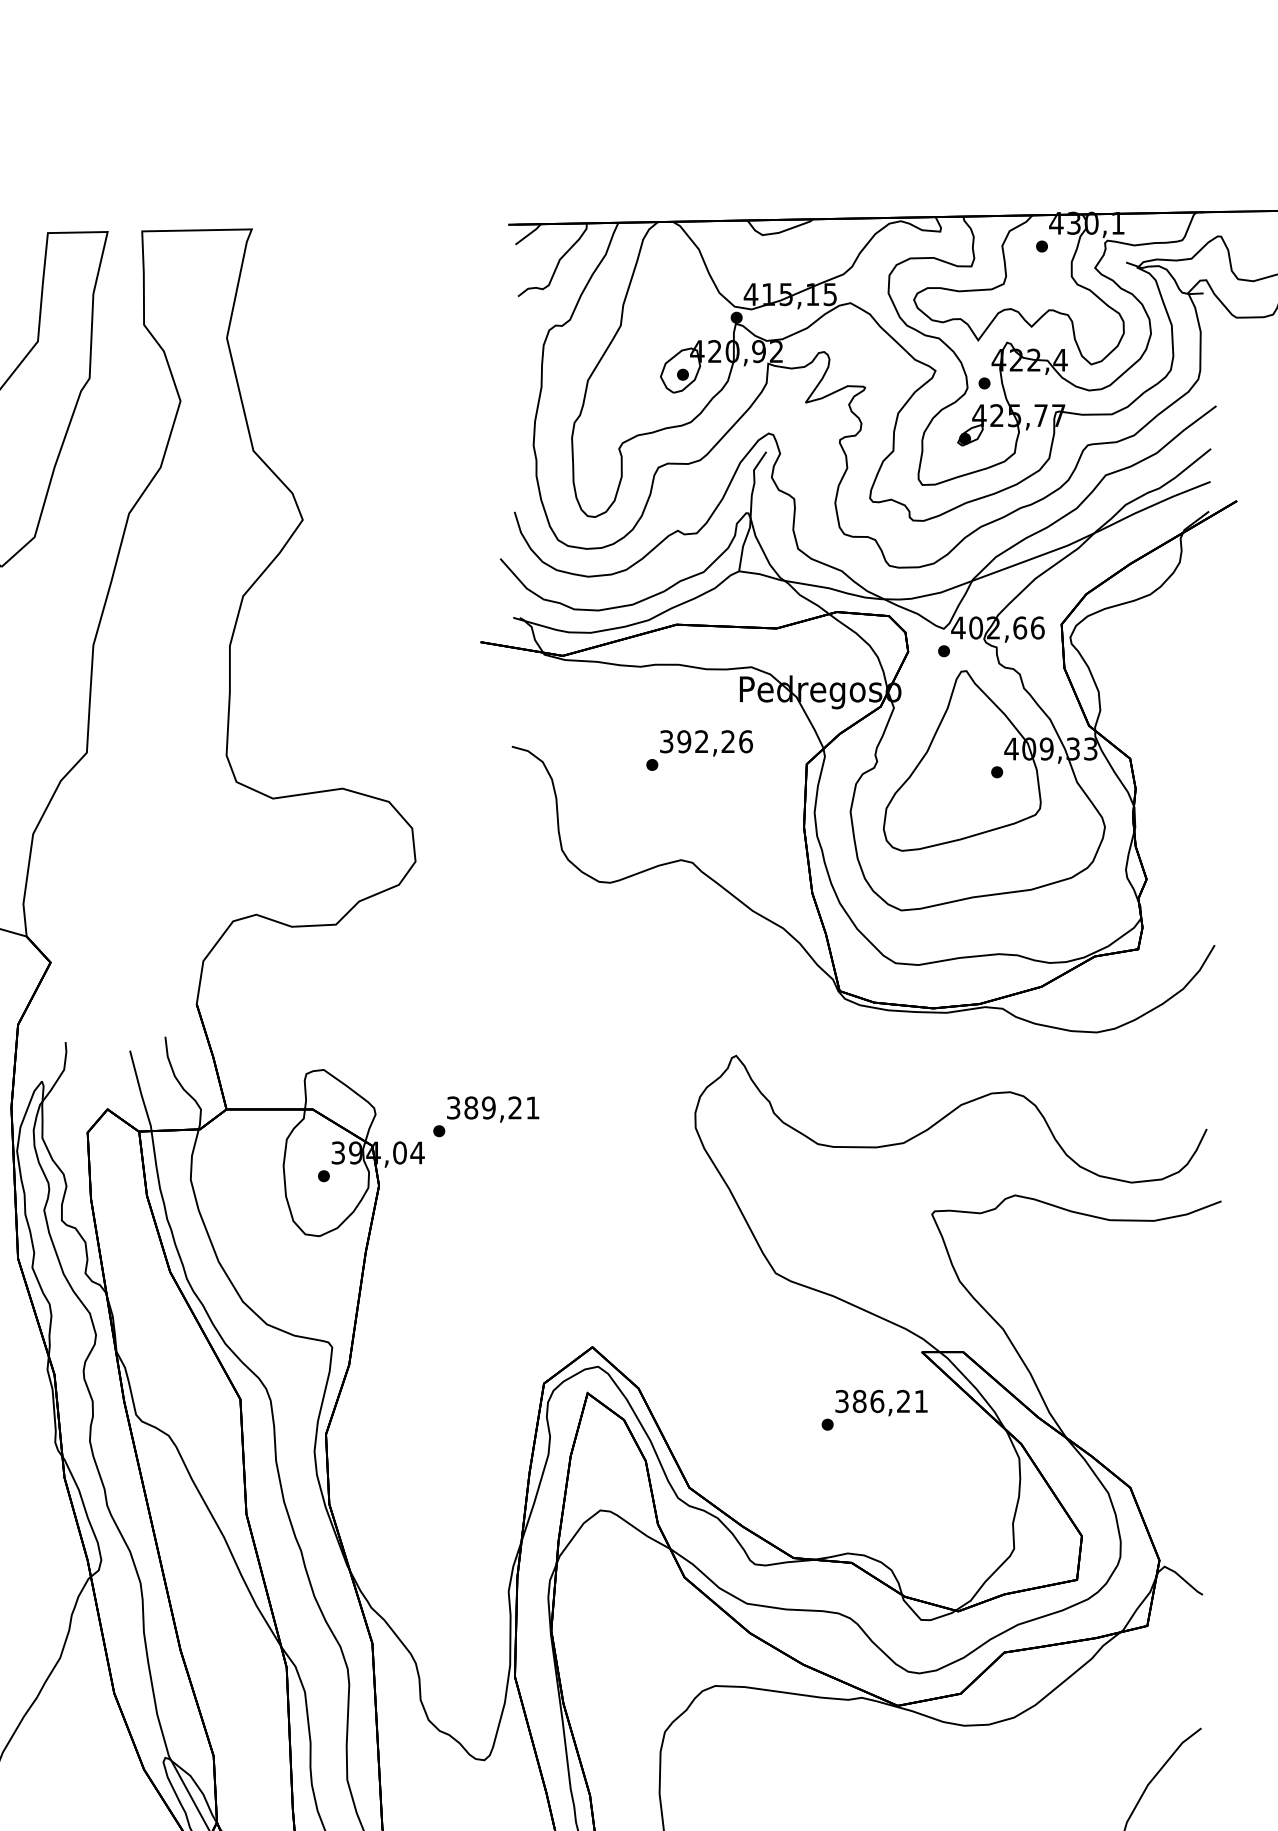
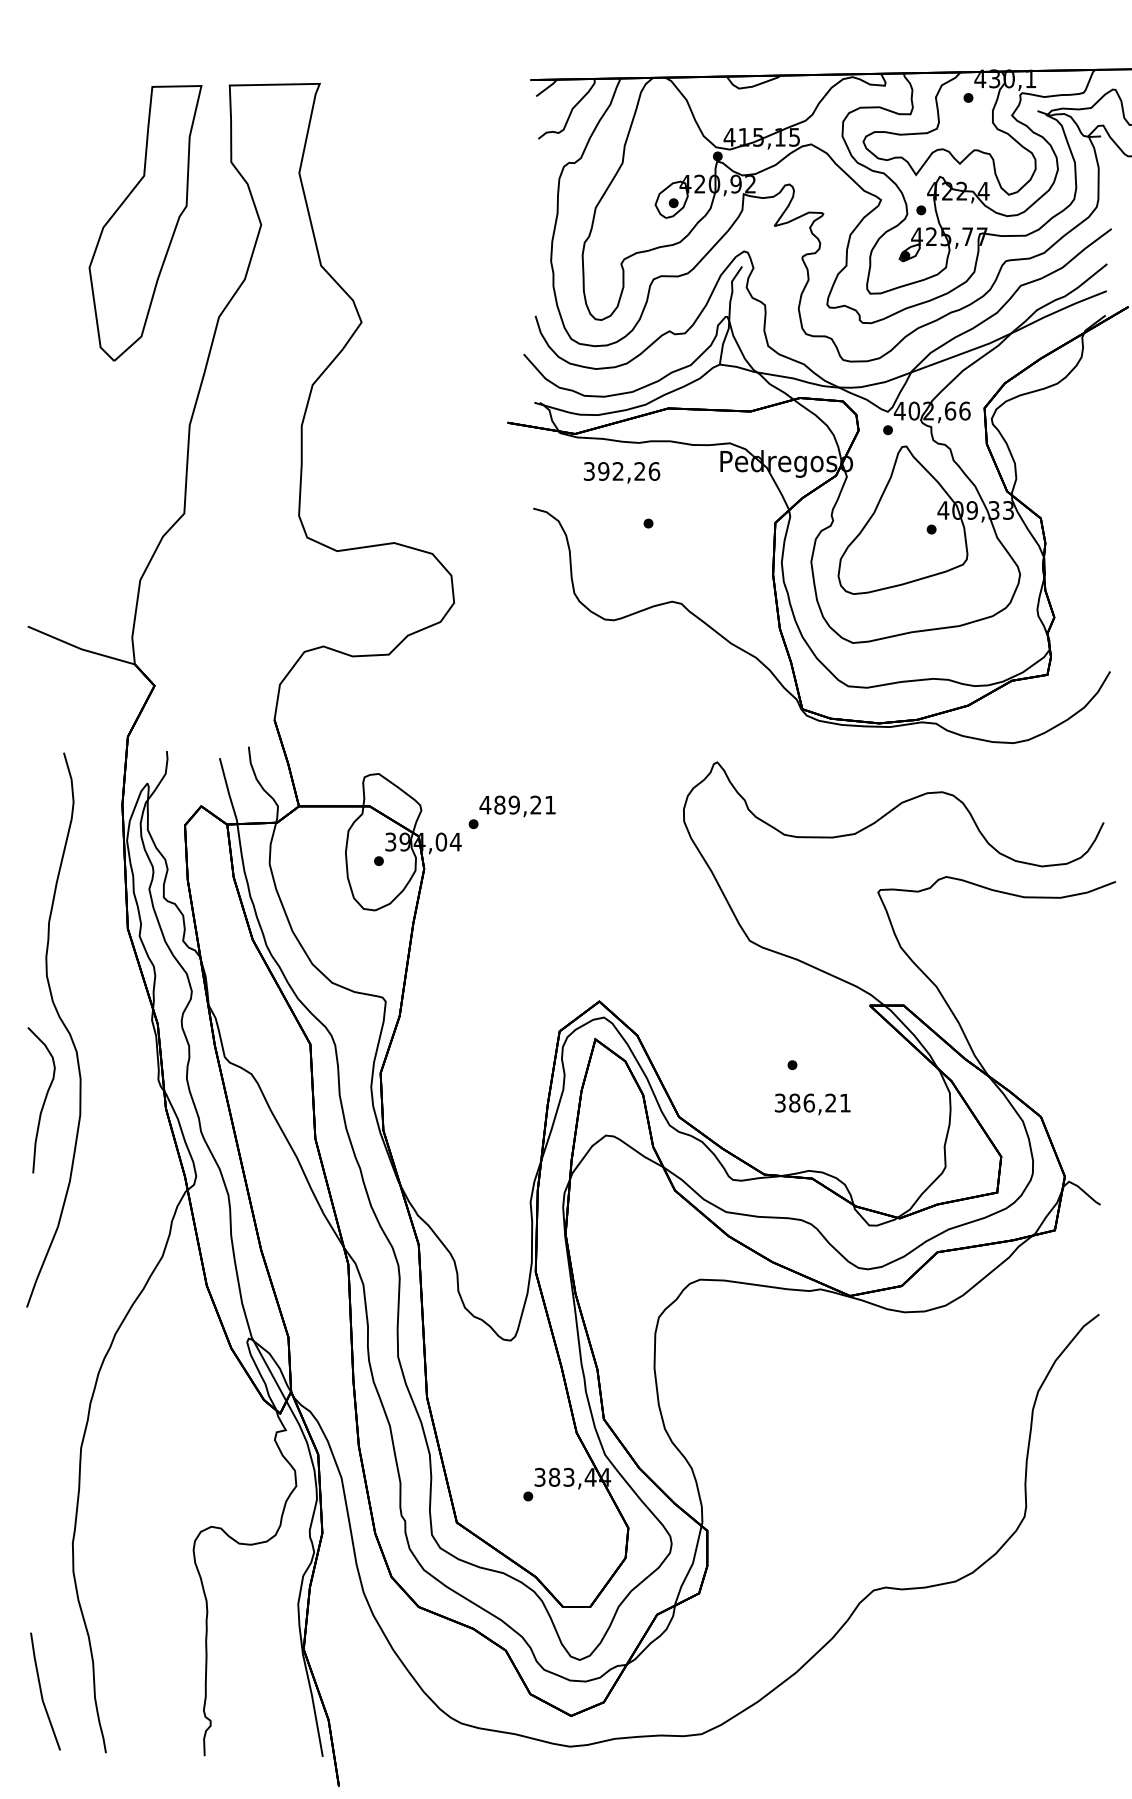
text: (707, 742) -> (622, 472), moved
text: (453, 1107) -> (485, 804), 389,21 -> 489,21
text: (881, 1403) -> (812, 1104), moved

